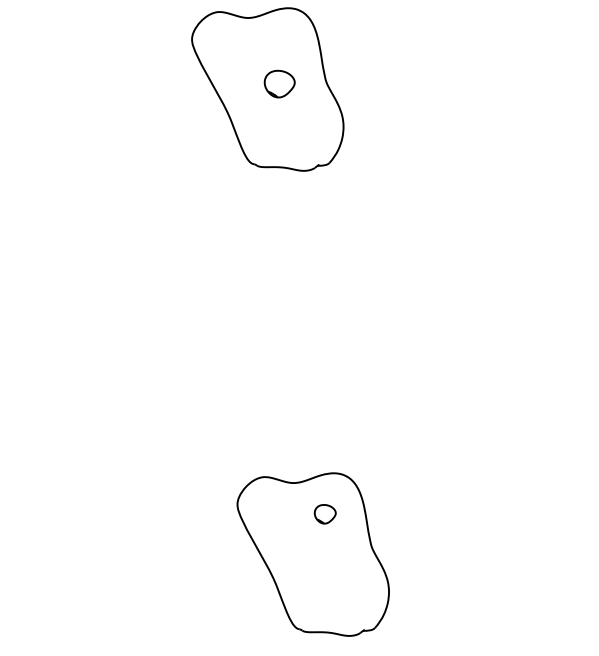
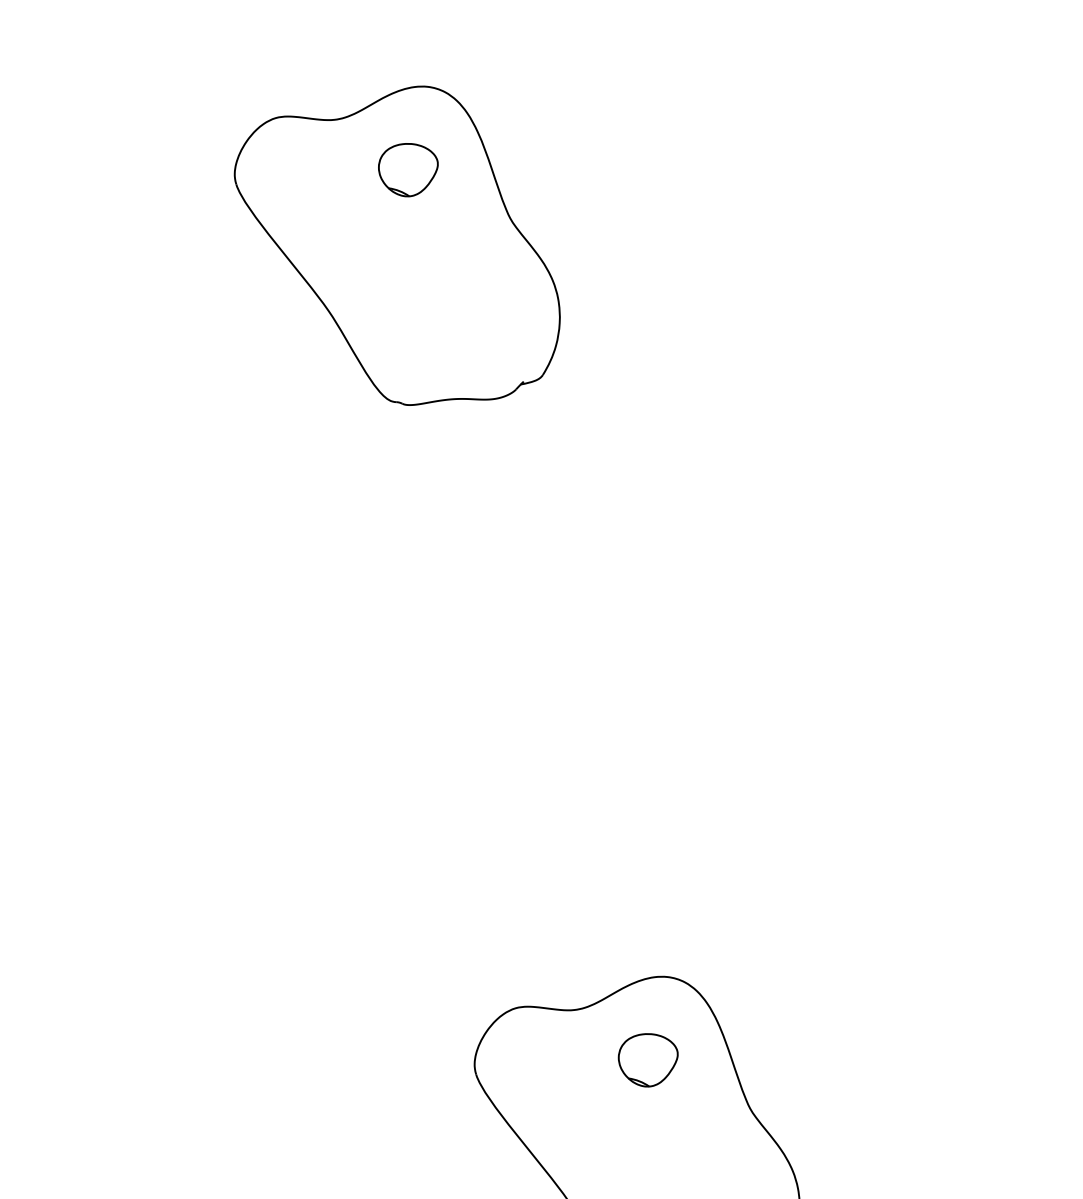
part: (279, 83) -> (408, 168), moved
part: (325, 514) -> (649, 1060), size x1.43

